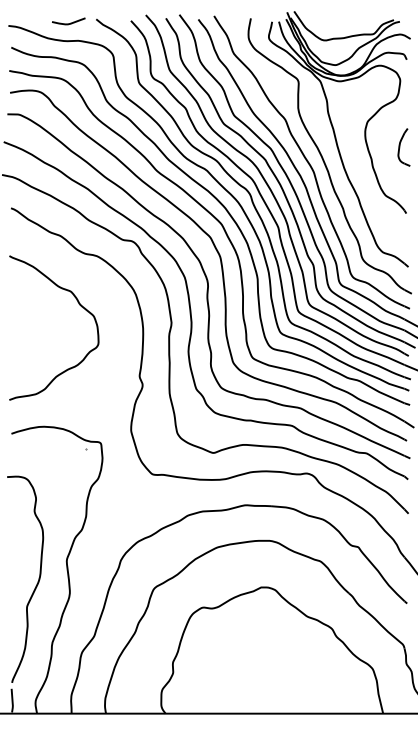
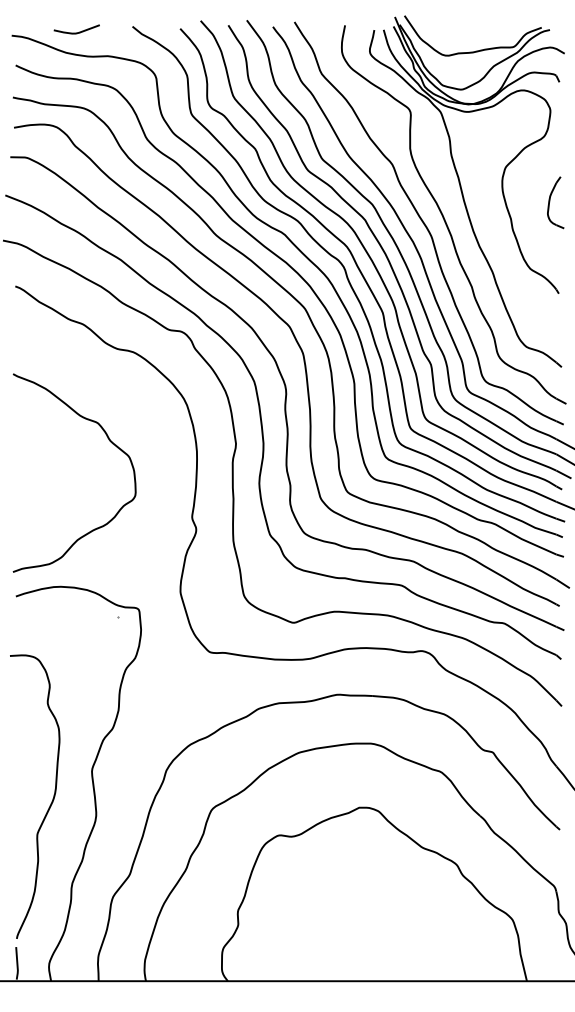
curve: (68, 23) -> (76, 32), moved
curve: (78, 304) -> (108, 440), moved

